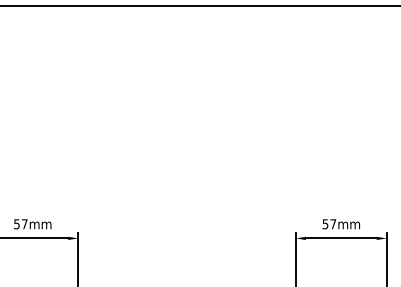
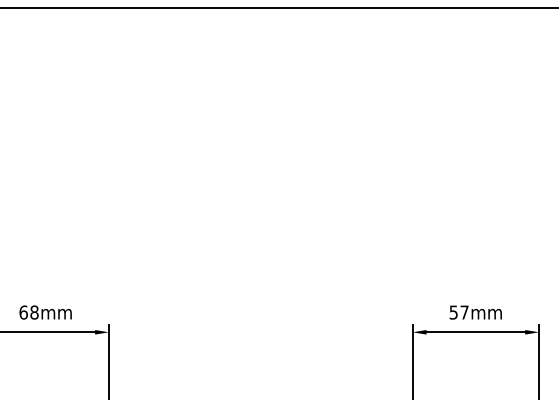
text: (20, 224) -> (28, 312), 57mm -> 68mm

